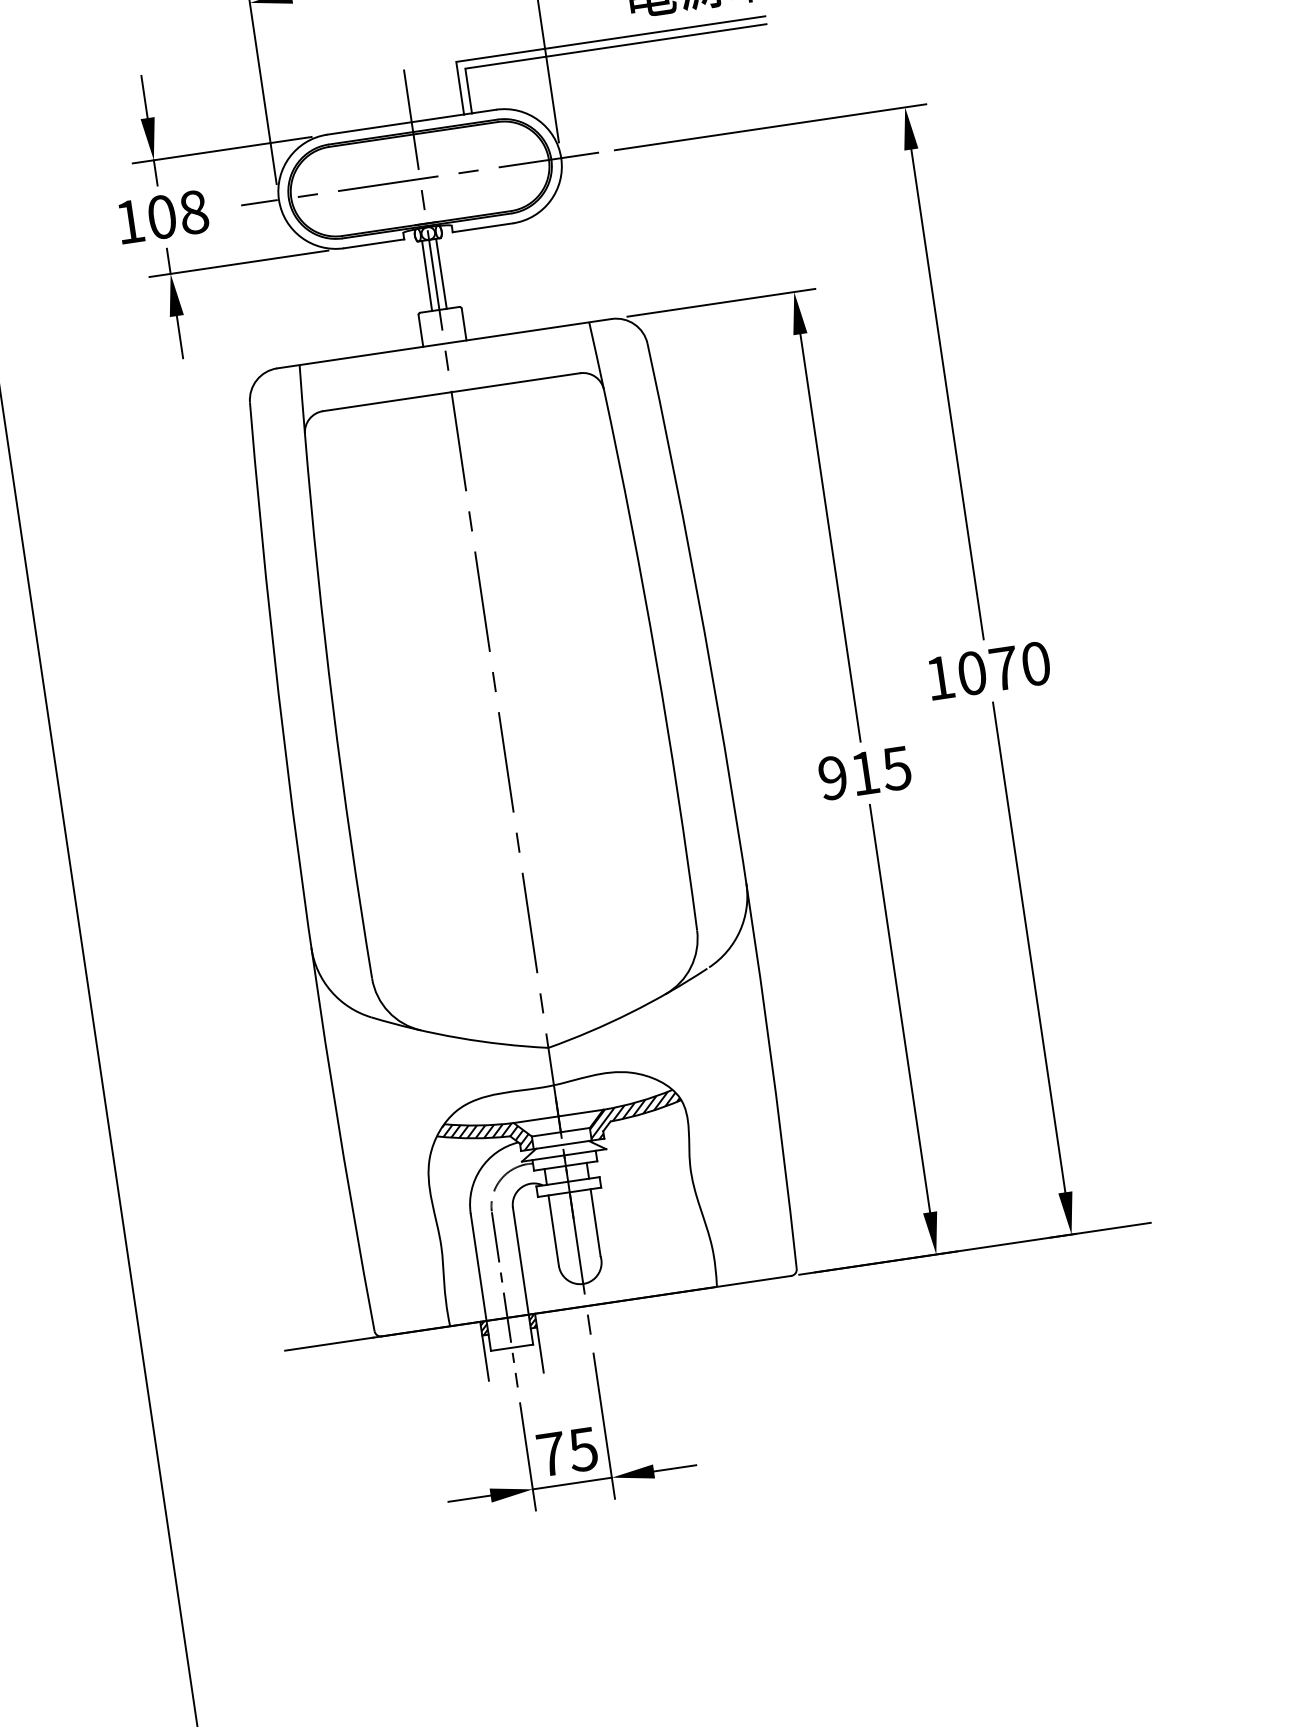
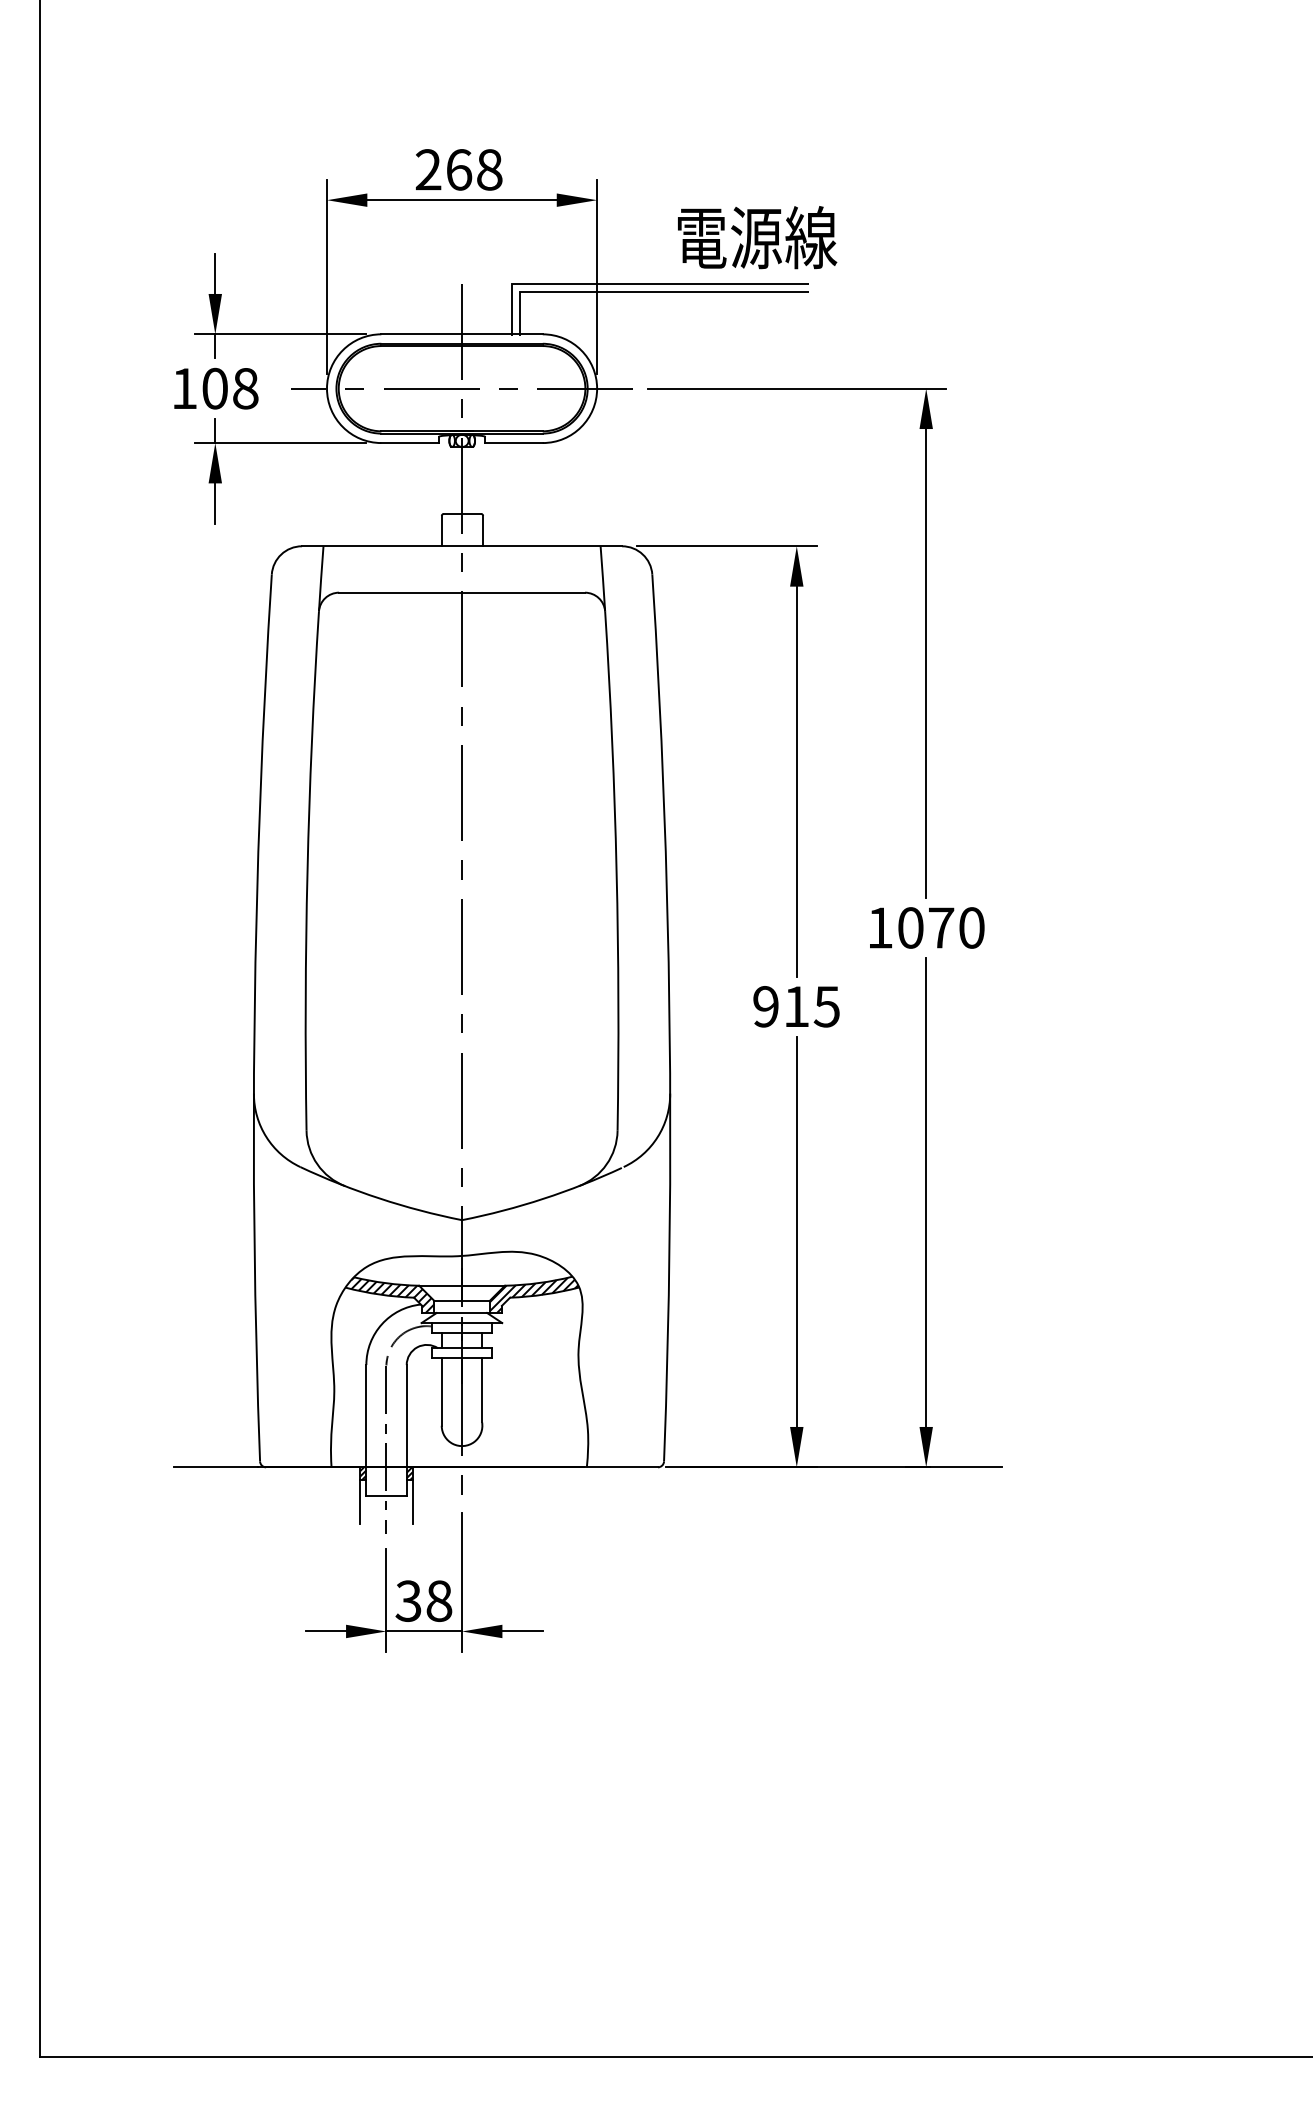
line: (440, 272) -> (468, 479), removed
line: (427, 274) -> (455, 479), removed
text: (566, 1451) -> (423, 1600), 75 -> 38

